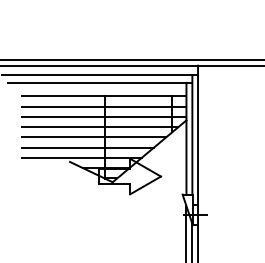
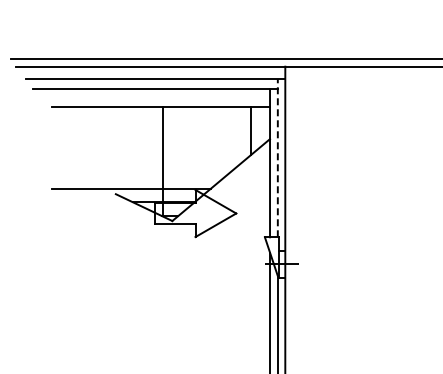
line: (103, 106) -> (160, 120), removed
line: (103, 116) -> (160, 134), removed
line: (99, 127) -> (155, 148), removed
line: (192, 134) -> (277, 157), solid -> dashed
line: (93, 137) -> (147, 161), removed
line: (87, 147) -> (138, 175), removed

